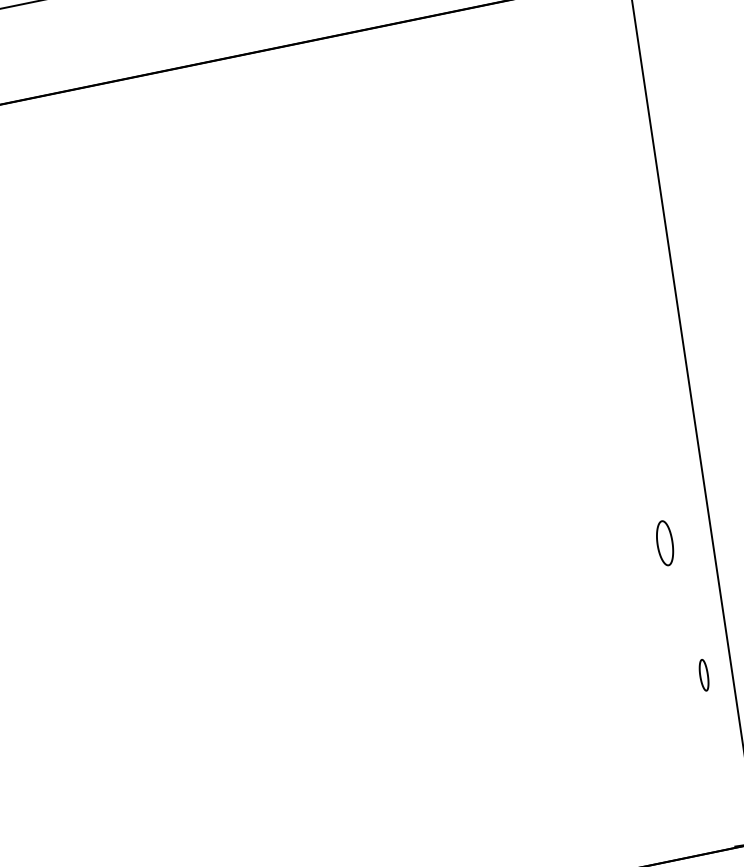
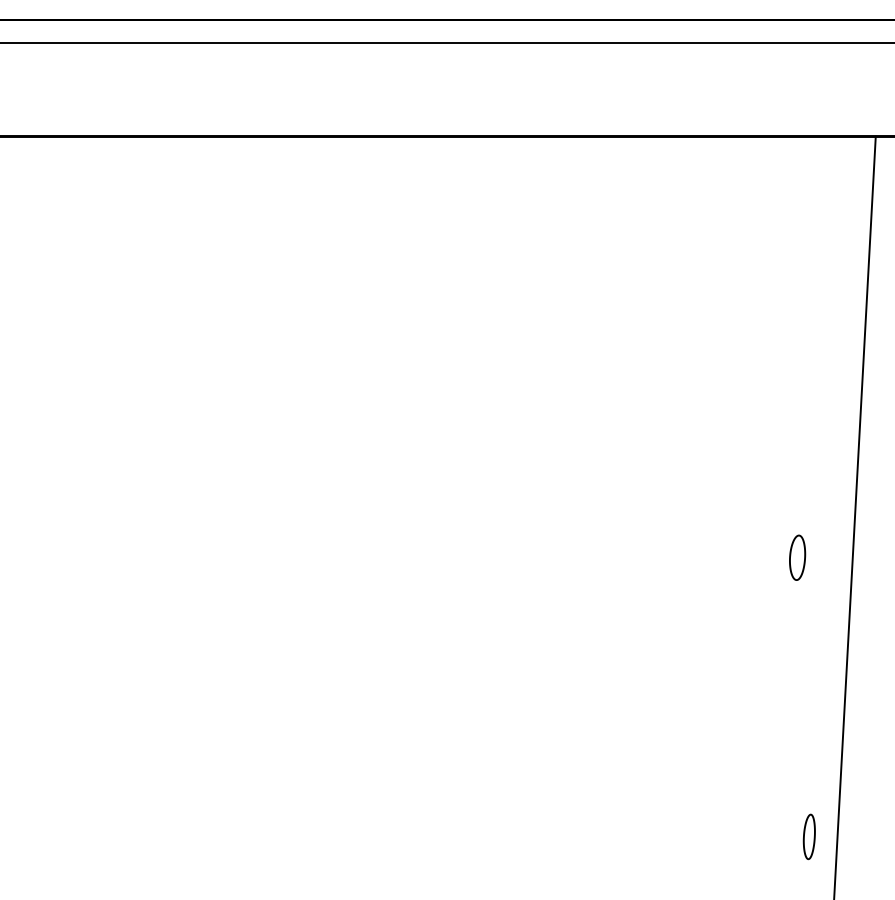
part: (664, 543) -> (797, 557), moved
part: (703, 675) -> (808, 836), size x1.43

